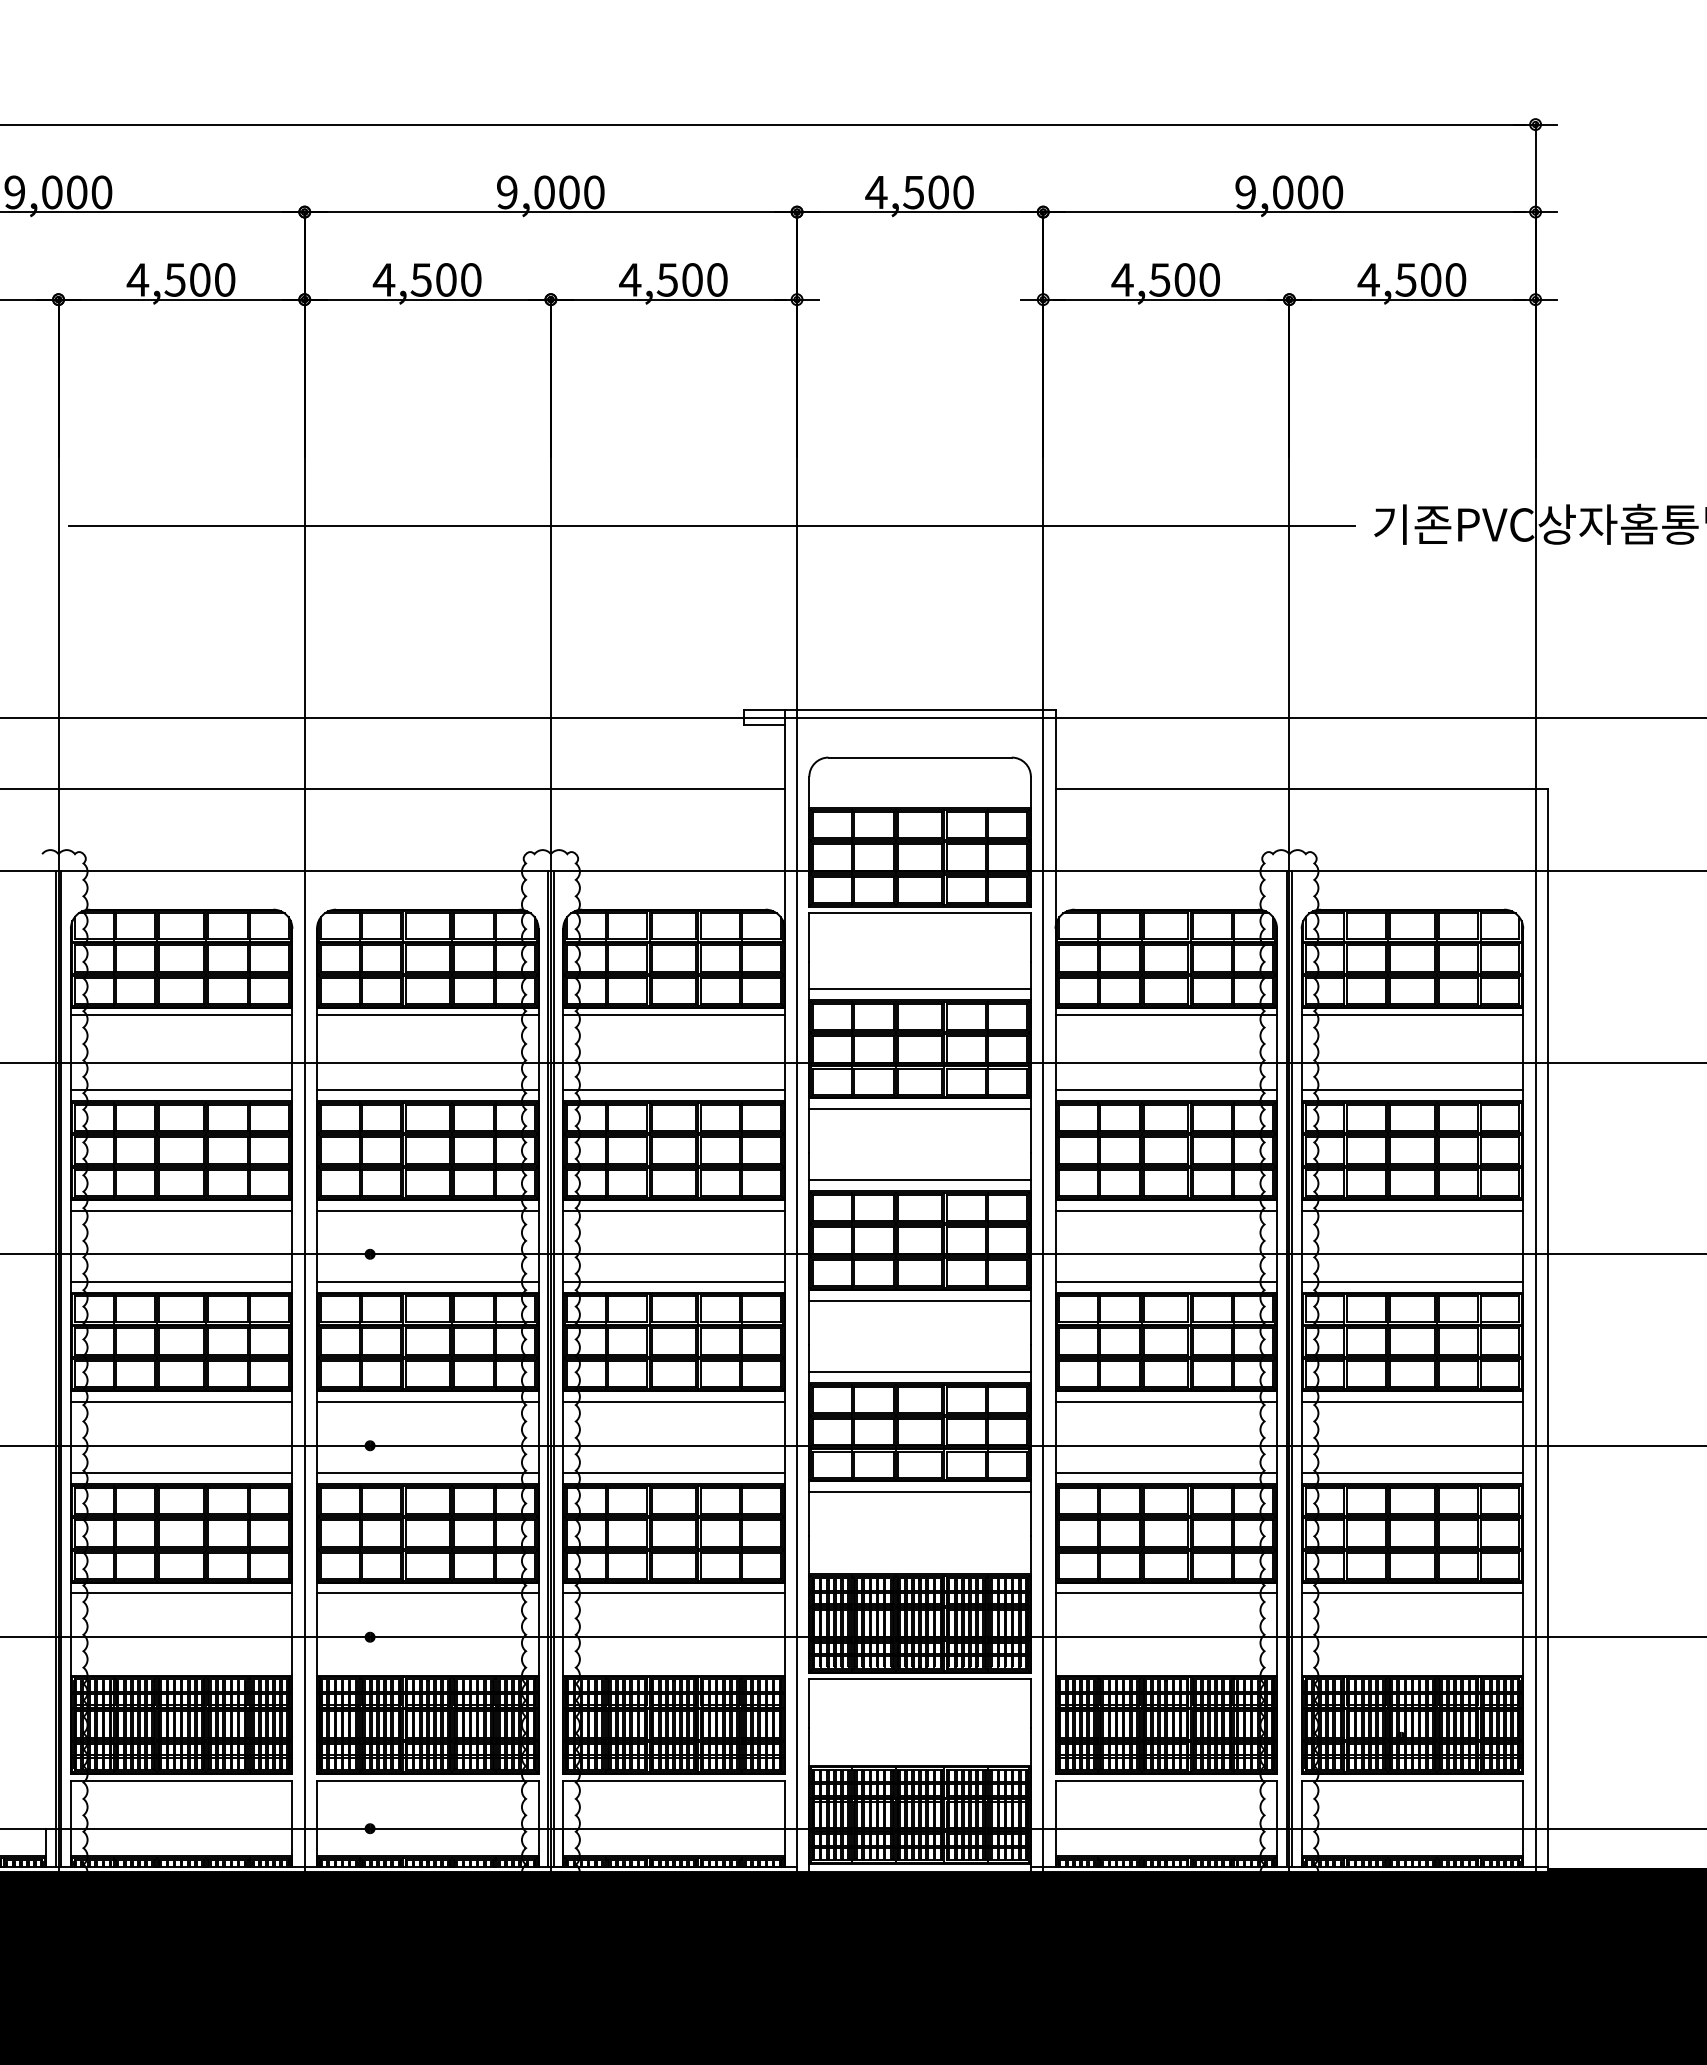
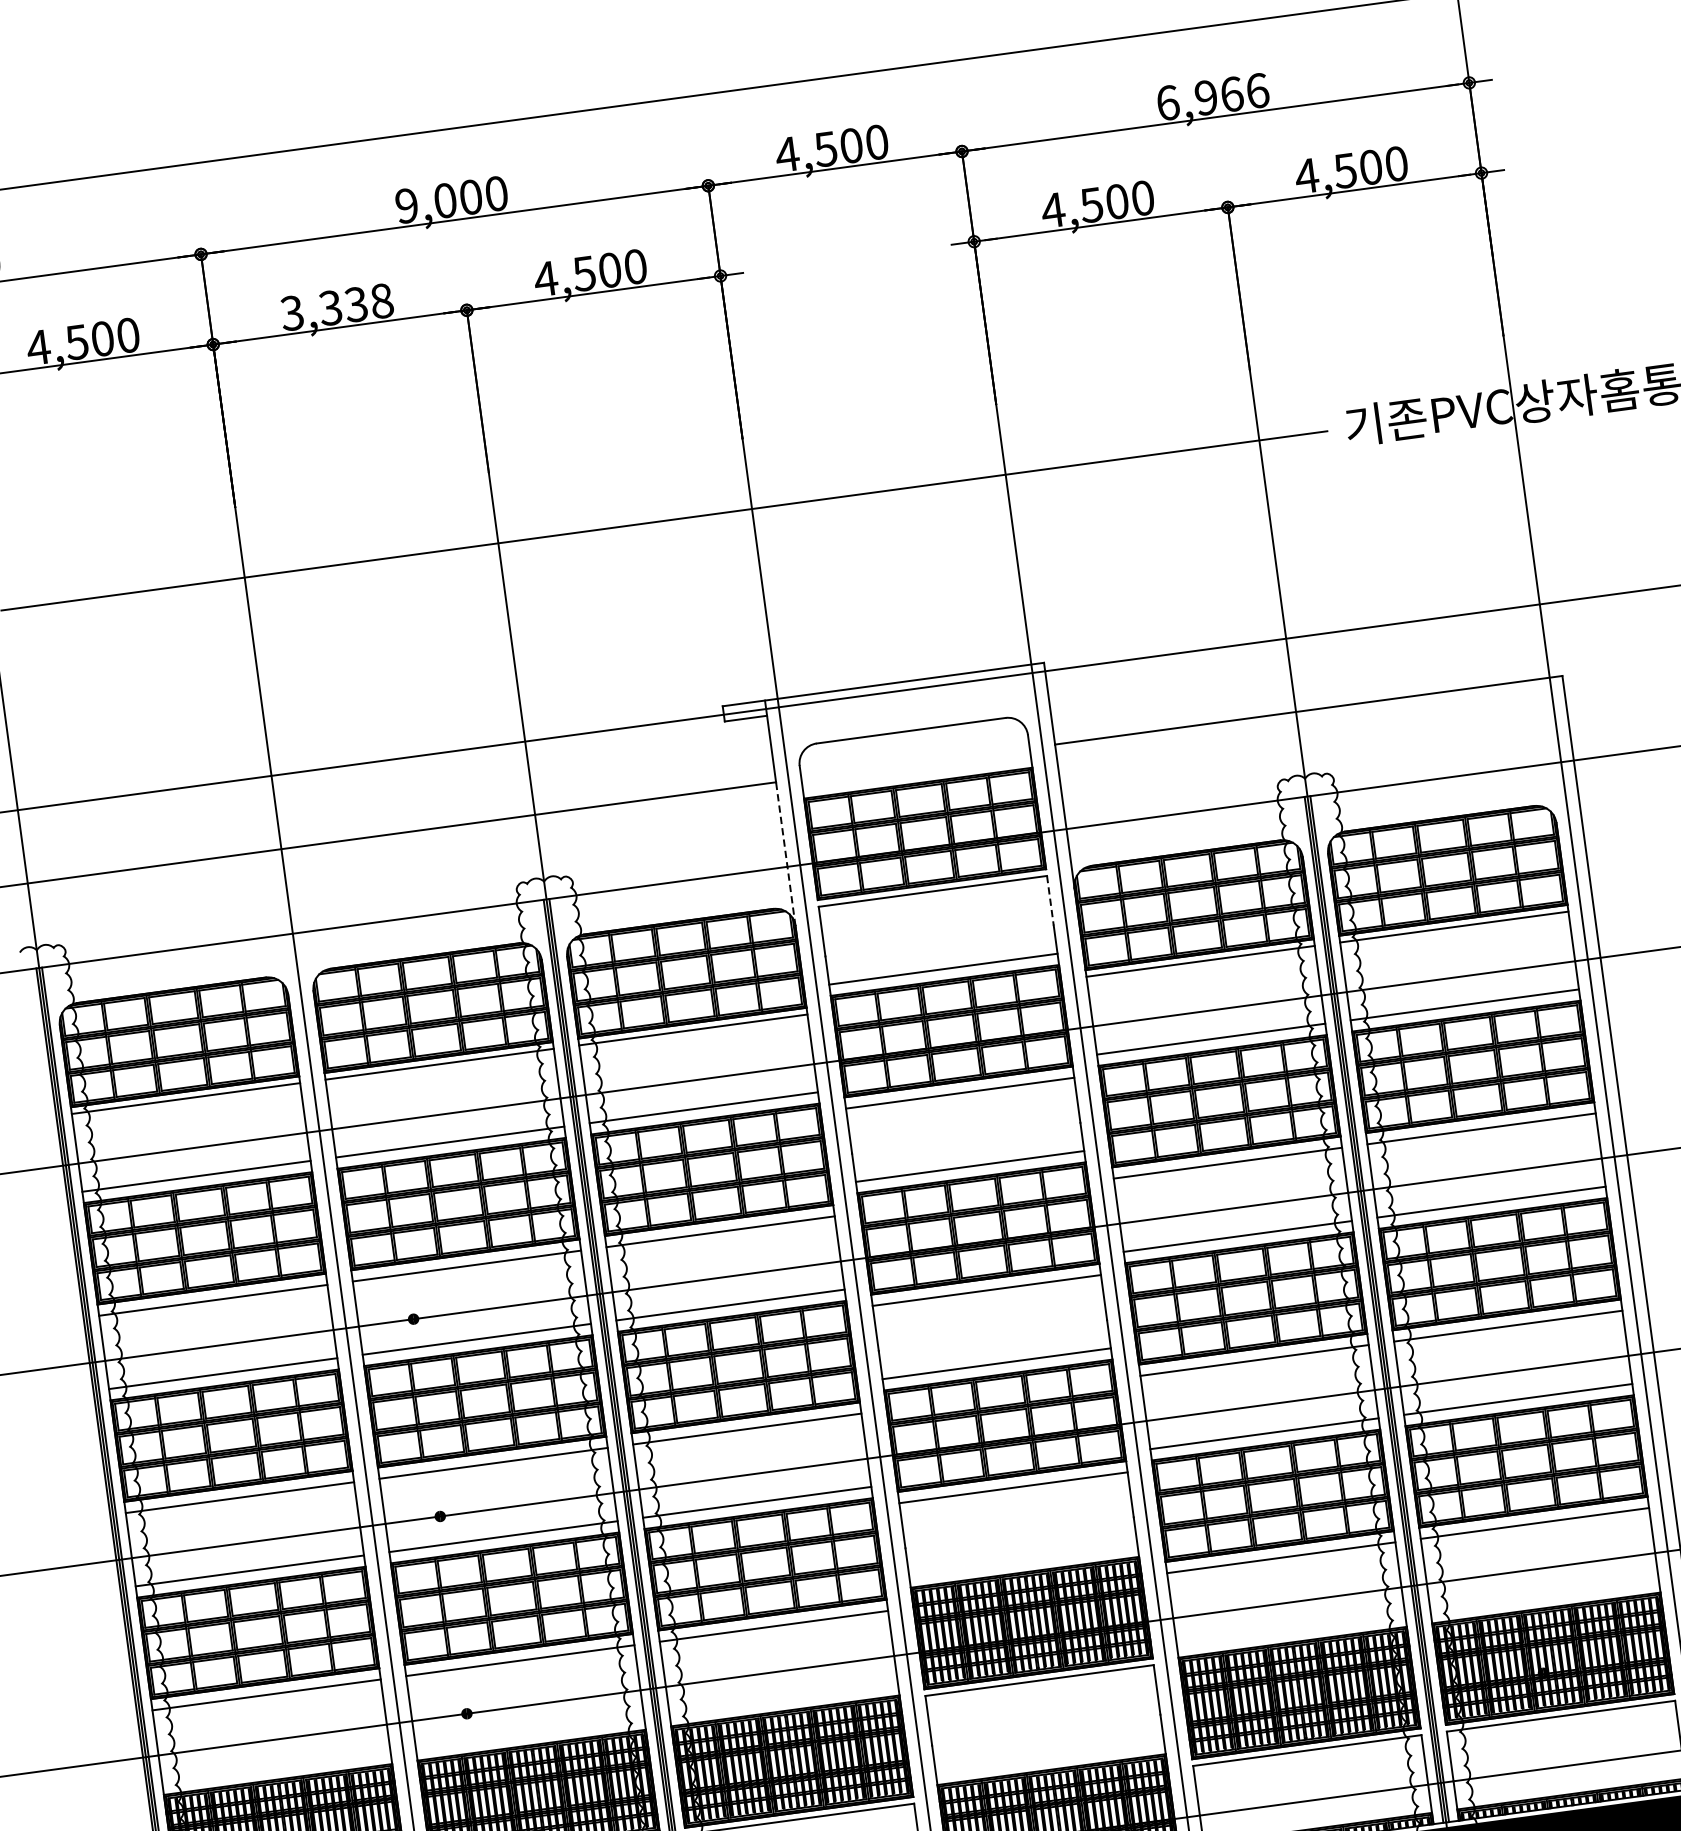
text: (1289, 192) -> (1213, 96), 9,000 -> 6,966
text: (426, 279) -> (335, 306), 4,500 -> 3,338
line: (784, 859) -> (785, 854), solid -> dashed
line: (1030, 938) -> (1050, 901), solid -> dashed

